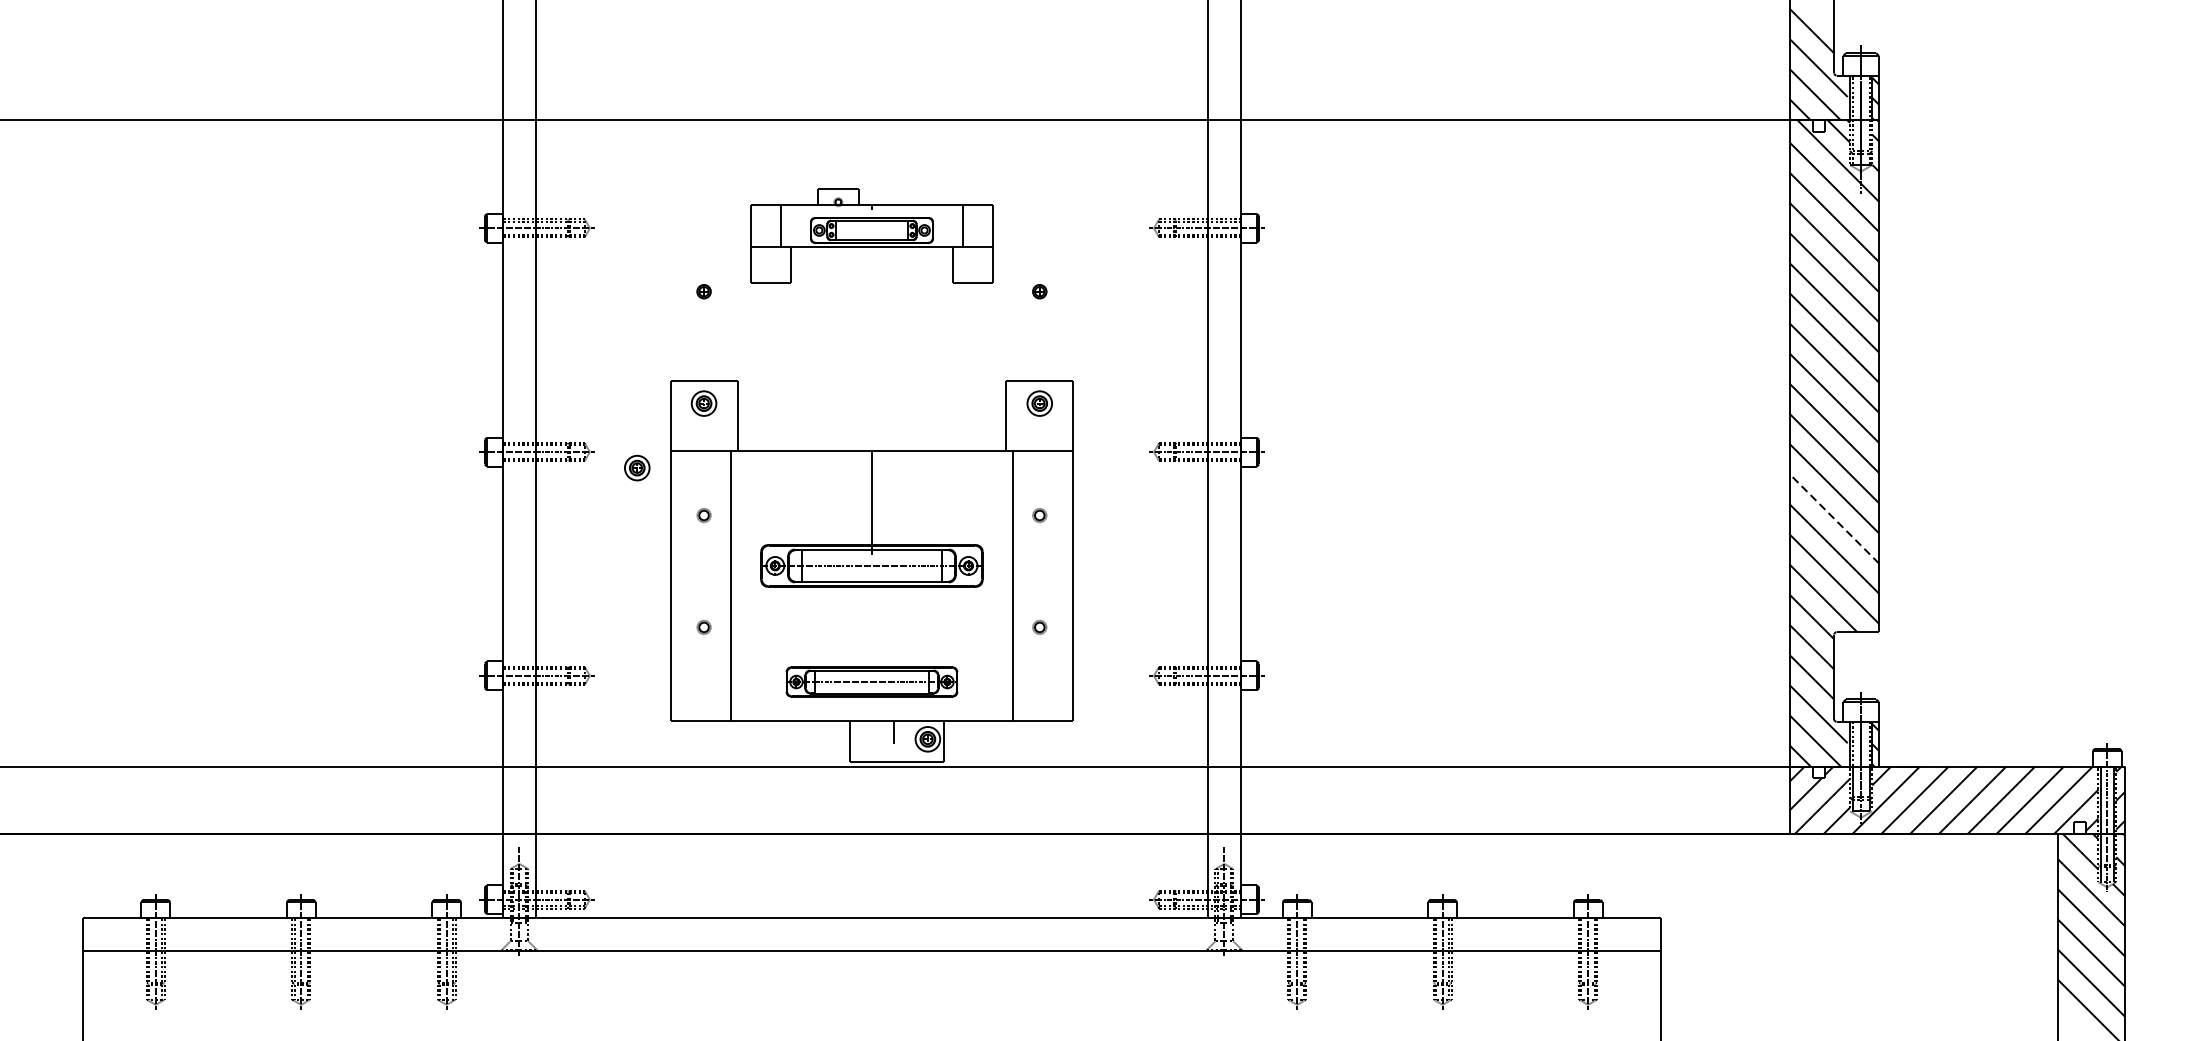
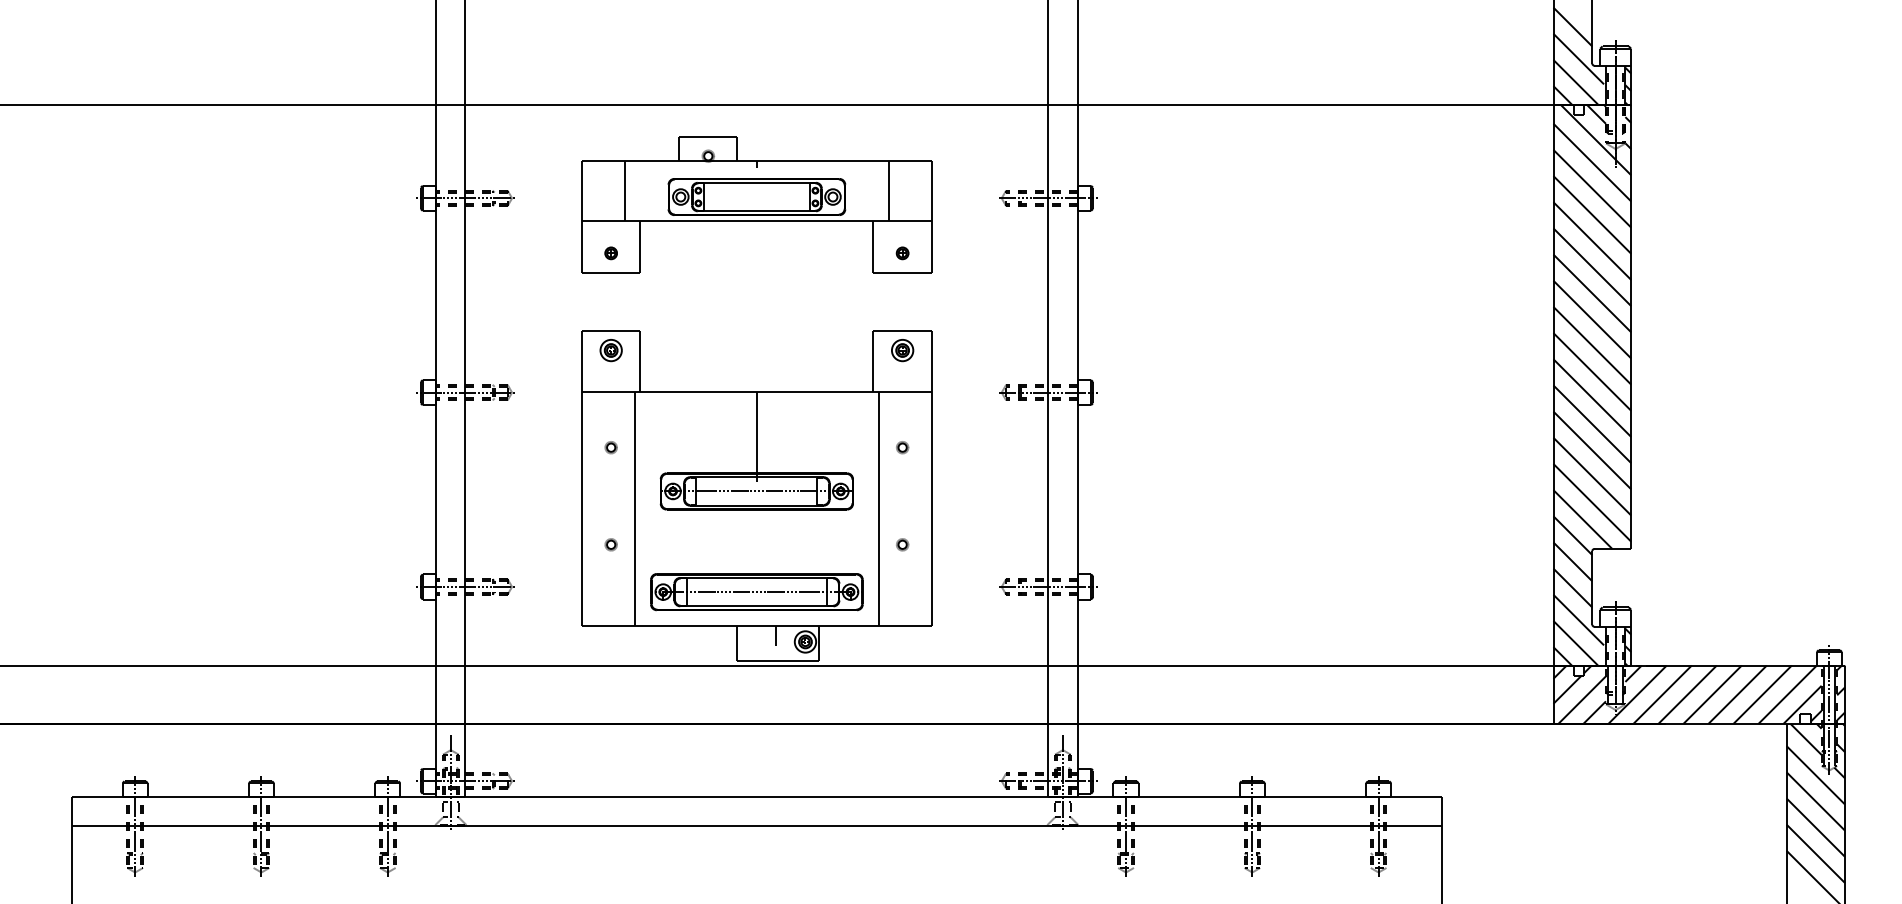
part: (871, 235) -> (756, 204), size x1.67
part: (636, 468) -> (552, 406), removed
line: (1834, 518) -> (1592, 450), dashed -> solid
part: (871, 682) -> (756, 592), size x1.43

